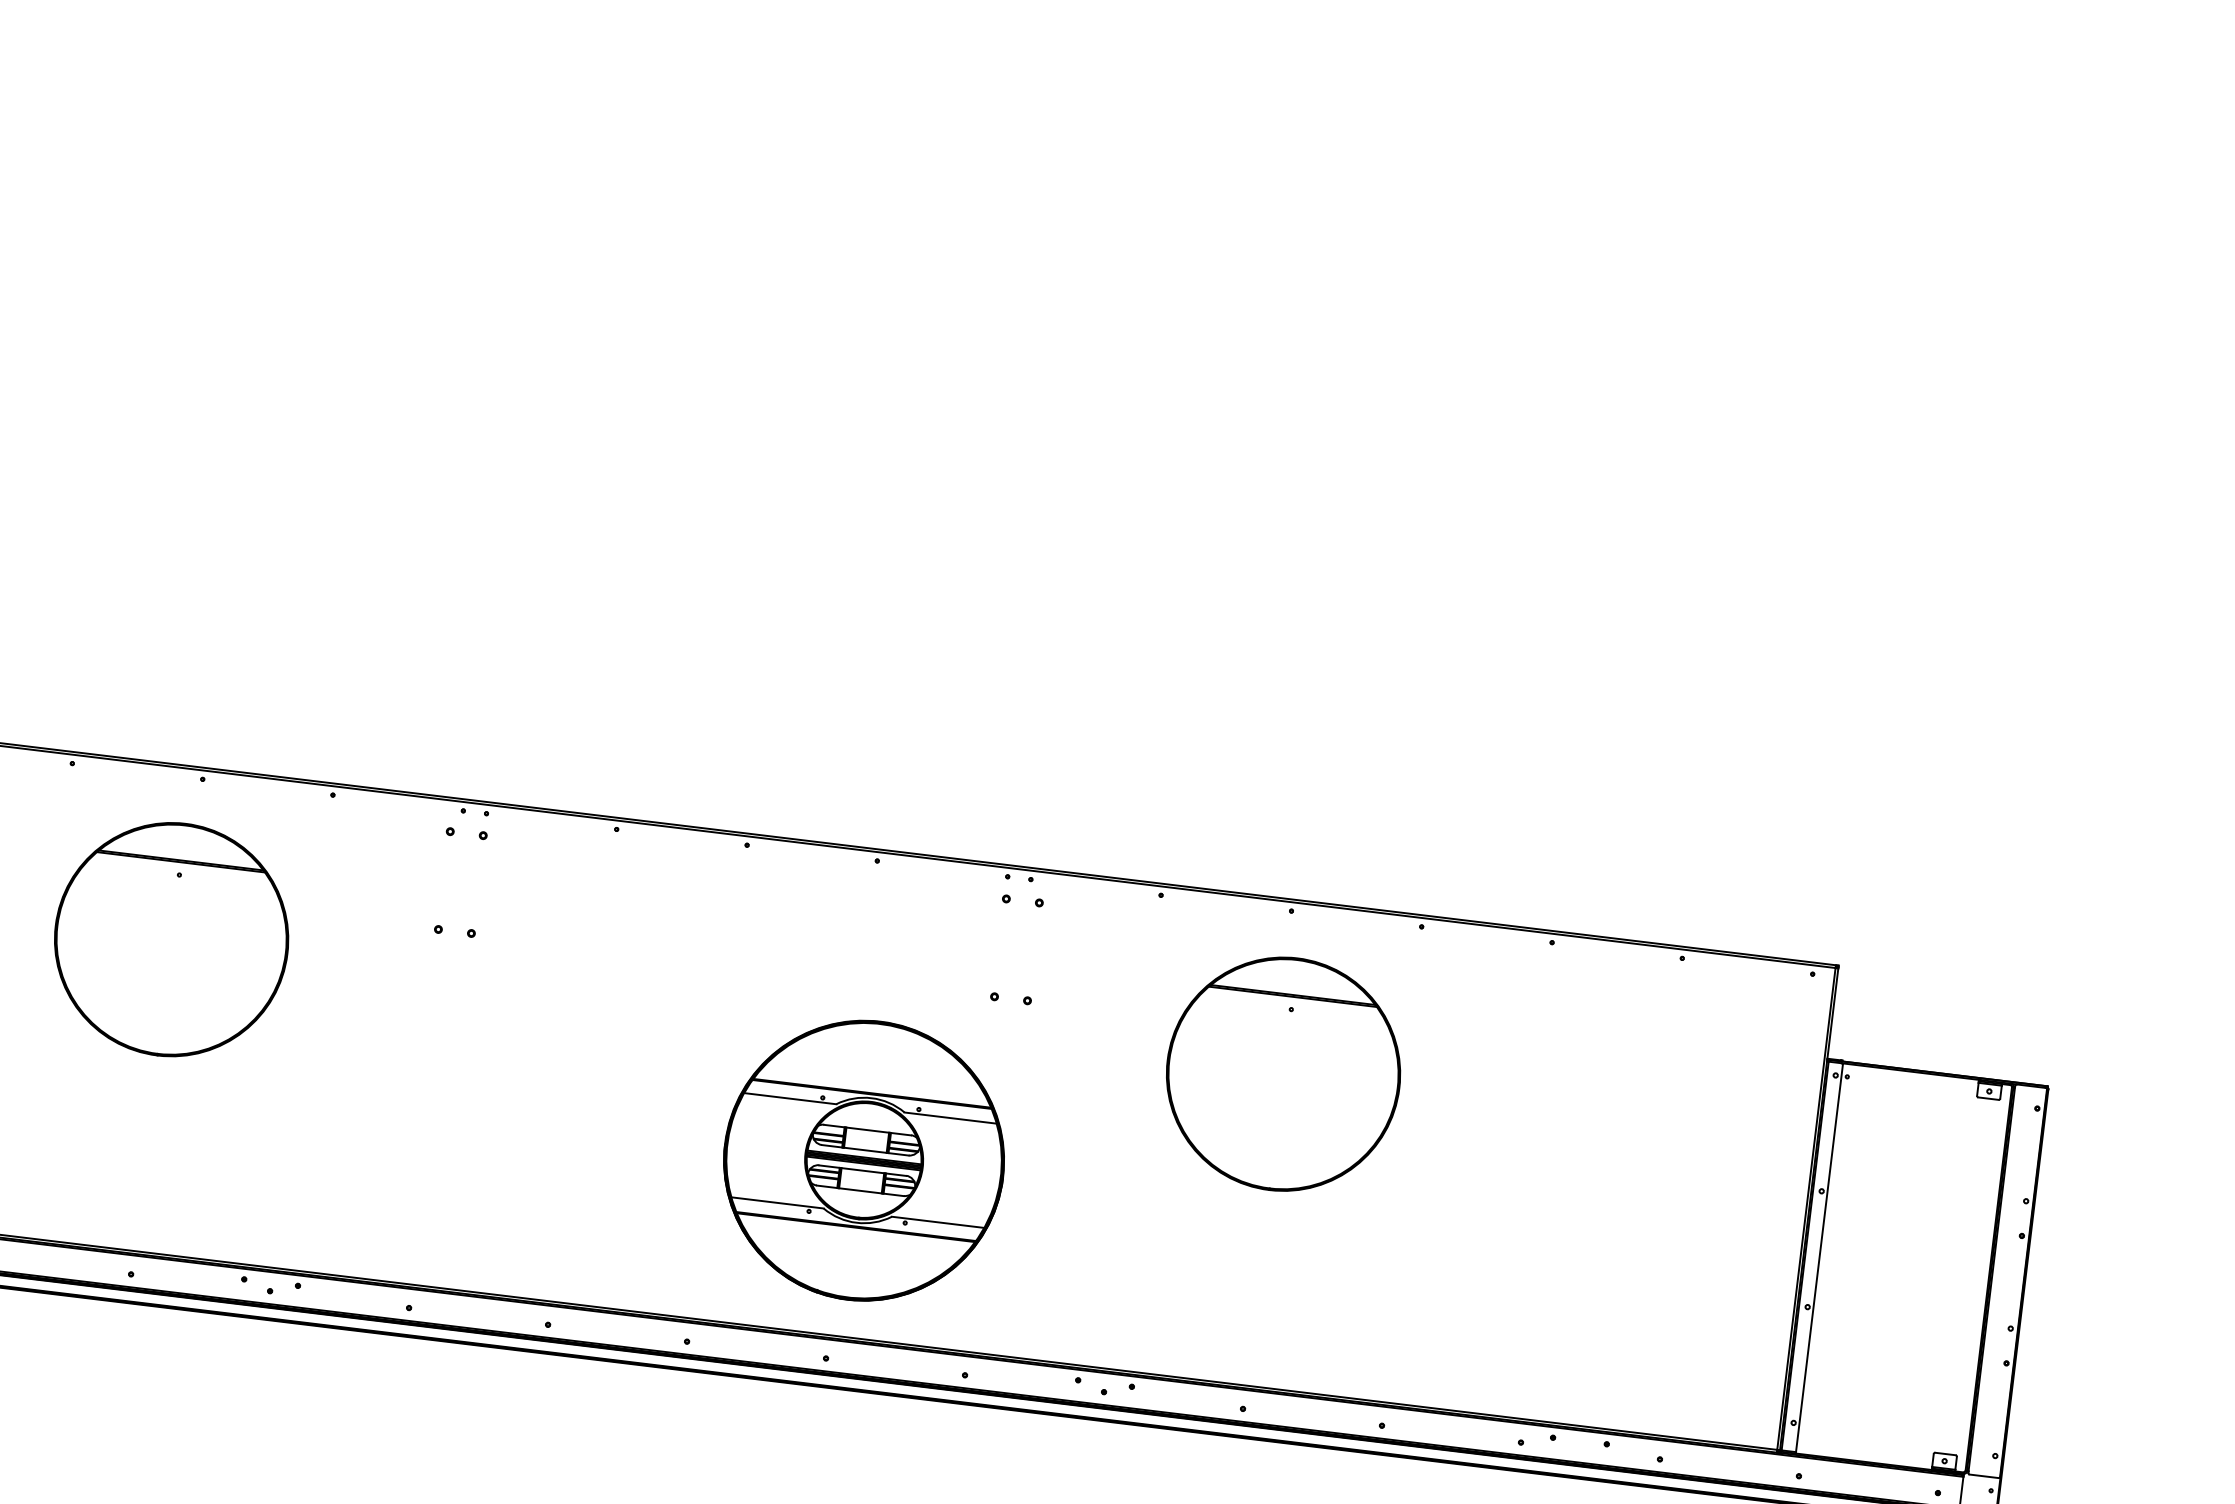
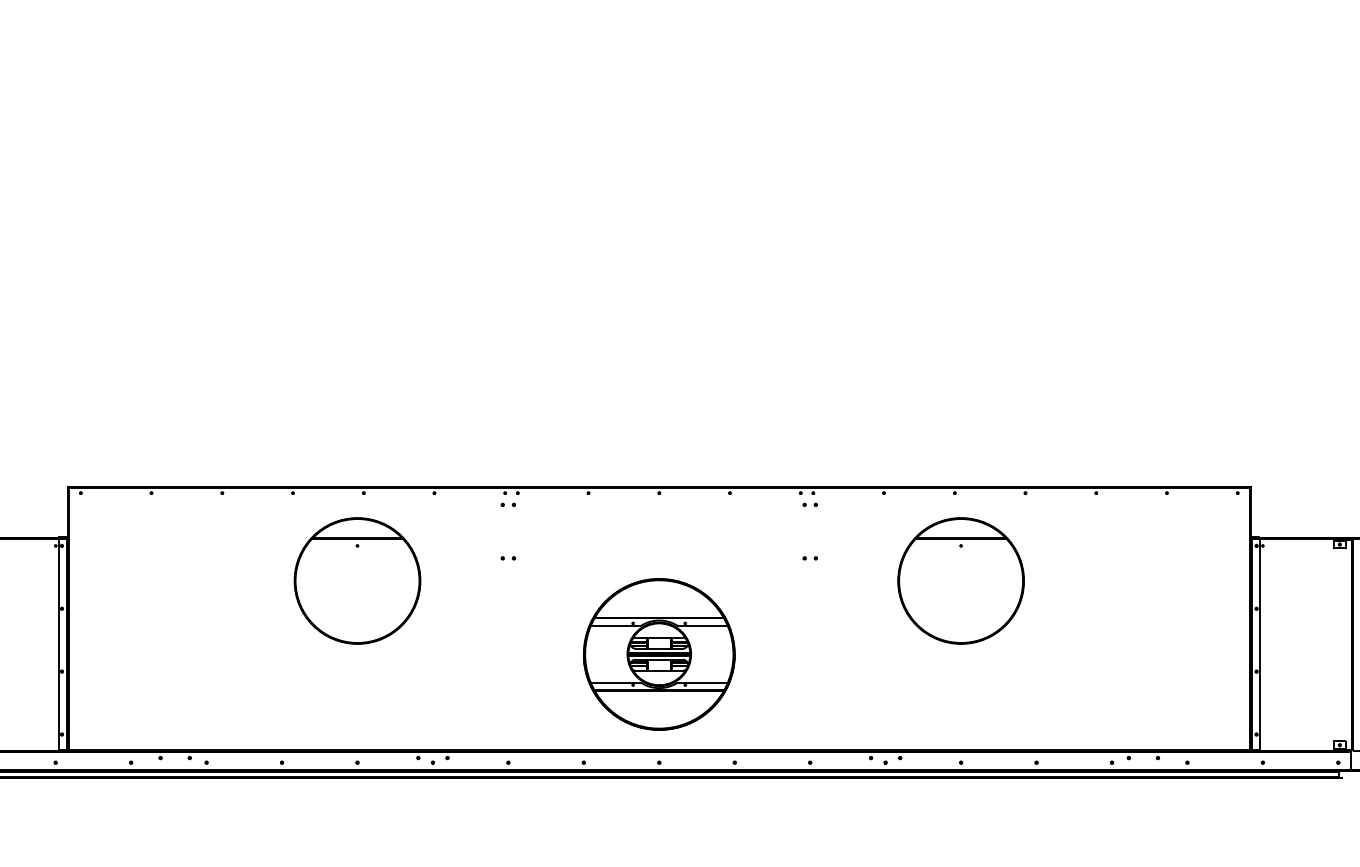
part: (464, 832) -> (507, 504), size x0.62
part: (1021, 899) -> (809, 504), size x0.62
part: (452, 931) -> (507, 558), size x0.62
part: (1009, 998) -> (809, 558), size x0.62
part: (862, 1160) -> (658, 654), moved

